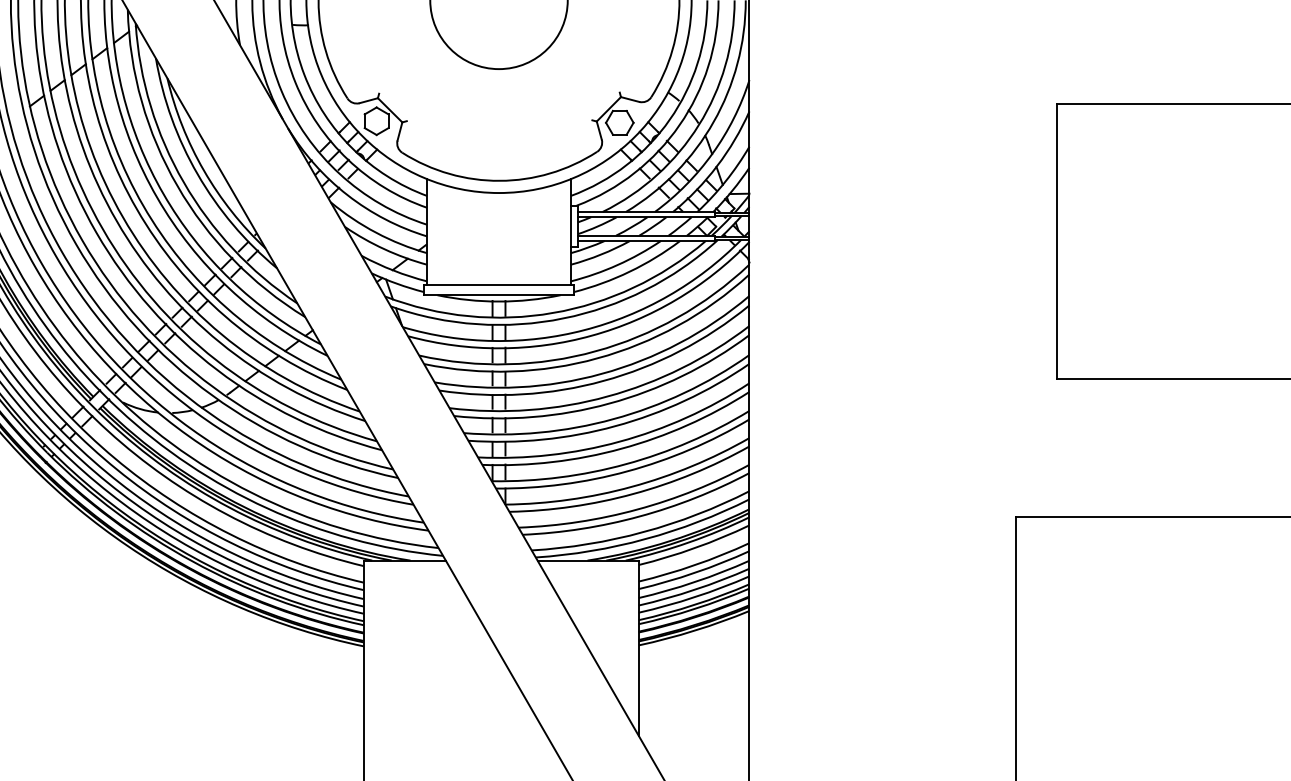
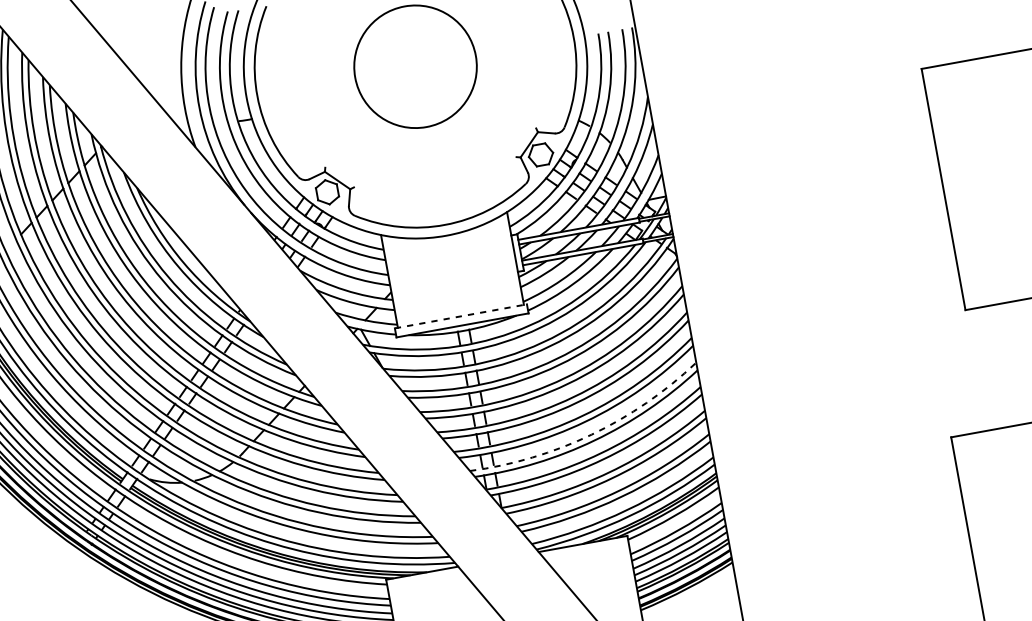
line: (499, 284) -> (461, 315), solid -> dashed
arc: (619, 441) -> (591, 434), solid -> dashed

